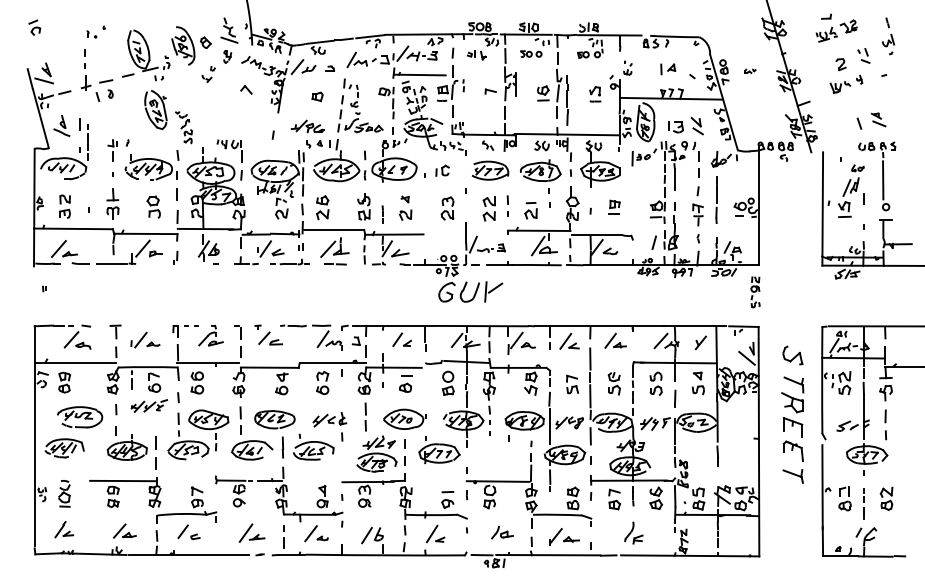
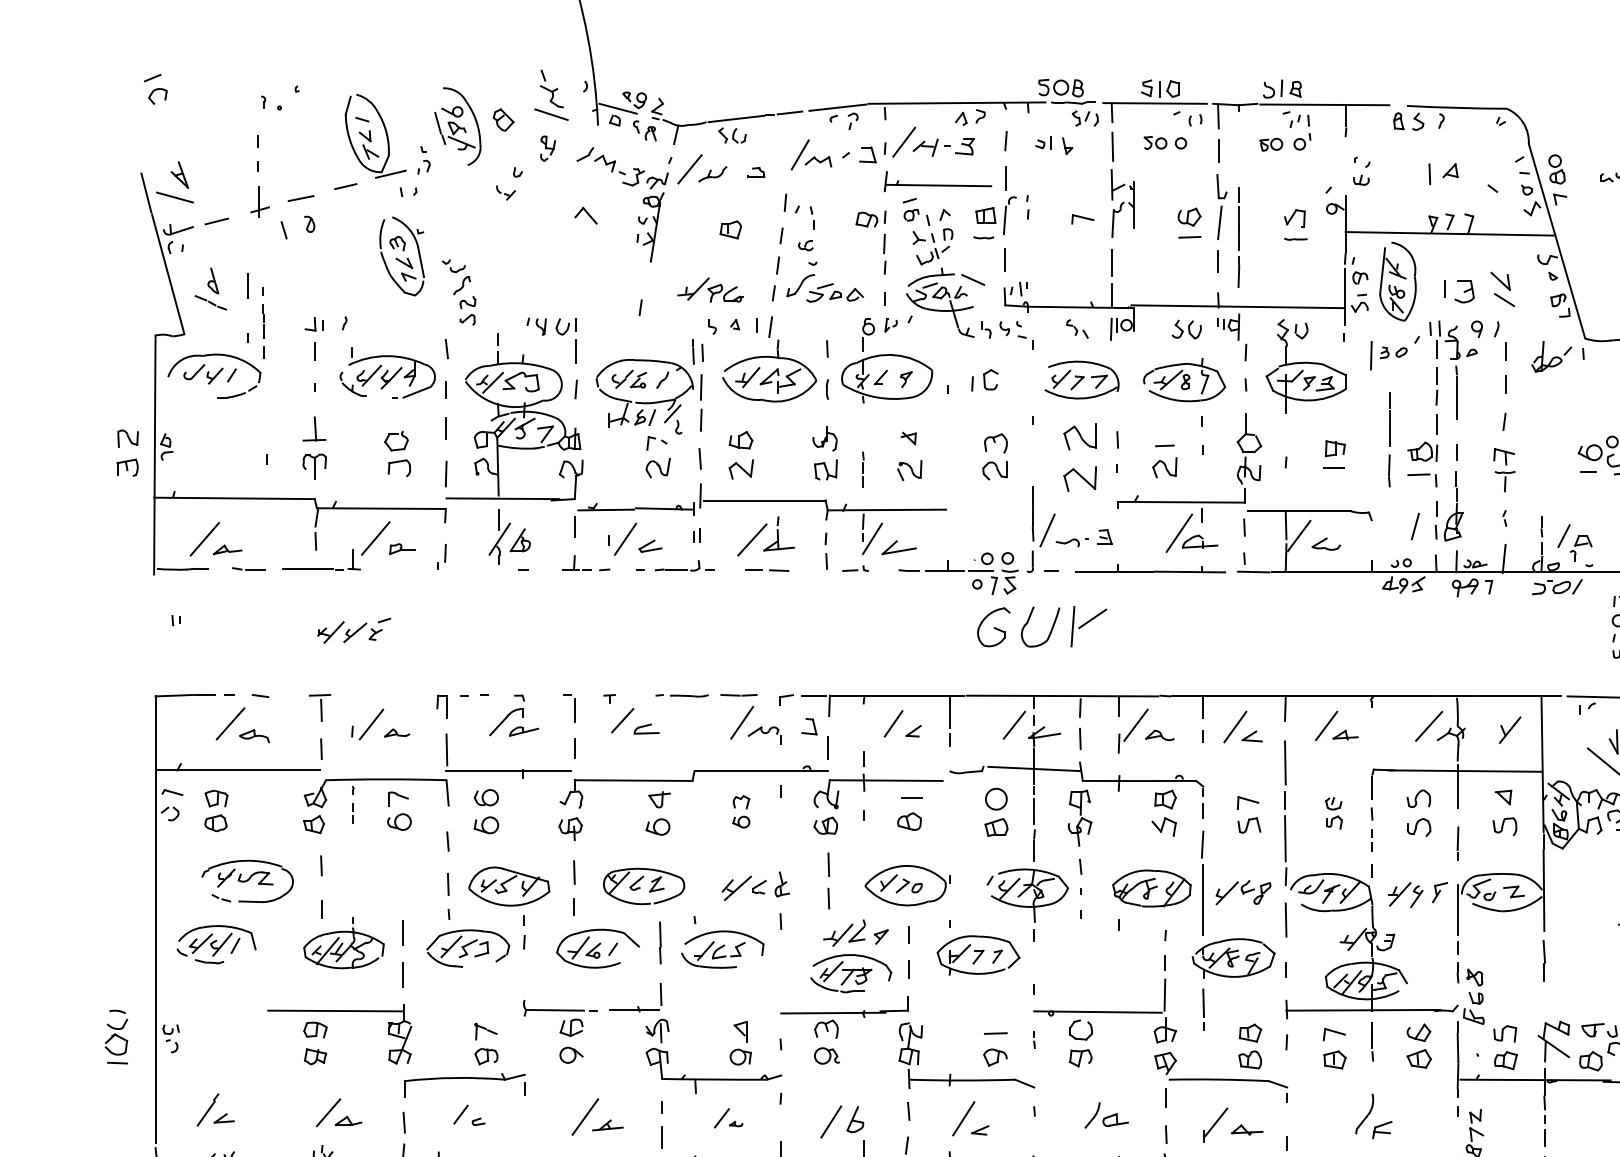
line: (716, 199) -> (1389, 438), moved
part: (64, 206) -> (126, 452), moved
part: (488, 208) -> (1078, 456), size x1.4
part: (322, 382) -> (740, 810), size x0.7
part: (613, 383) -> (1332, 812), size x0.7
part: (149, 405) -> (354, 629), moved
part: (64, 493) -> (116, 1036), moved
part: (188, 532) -> (468, 1115), size x0.7
part: (316, 533) -> (728, 1117), size x0.6

